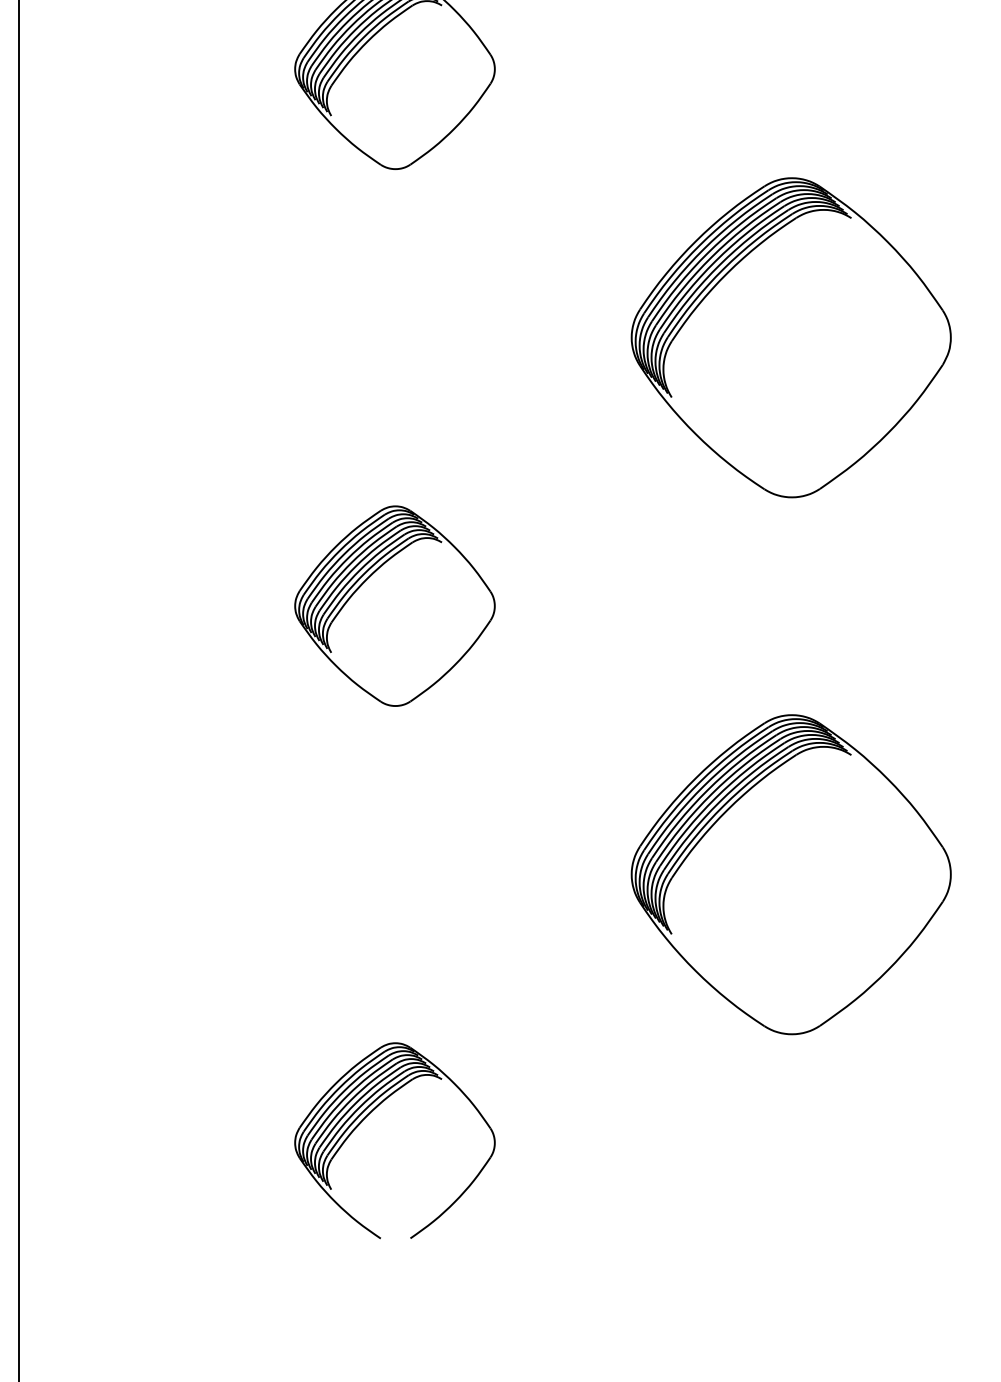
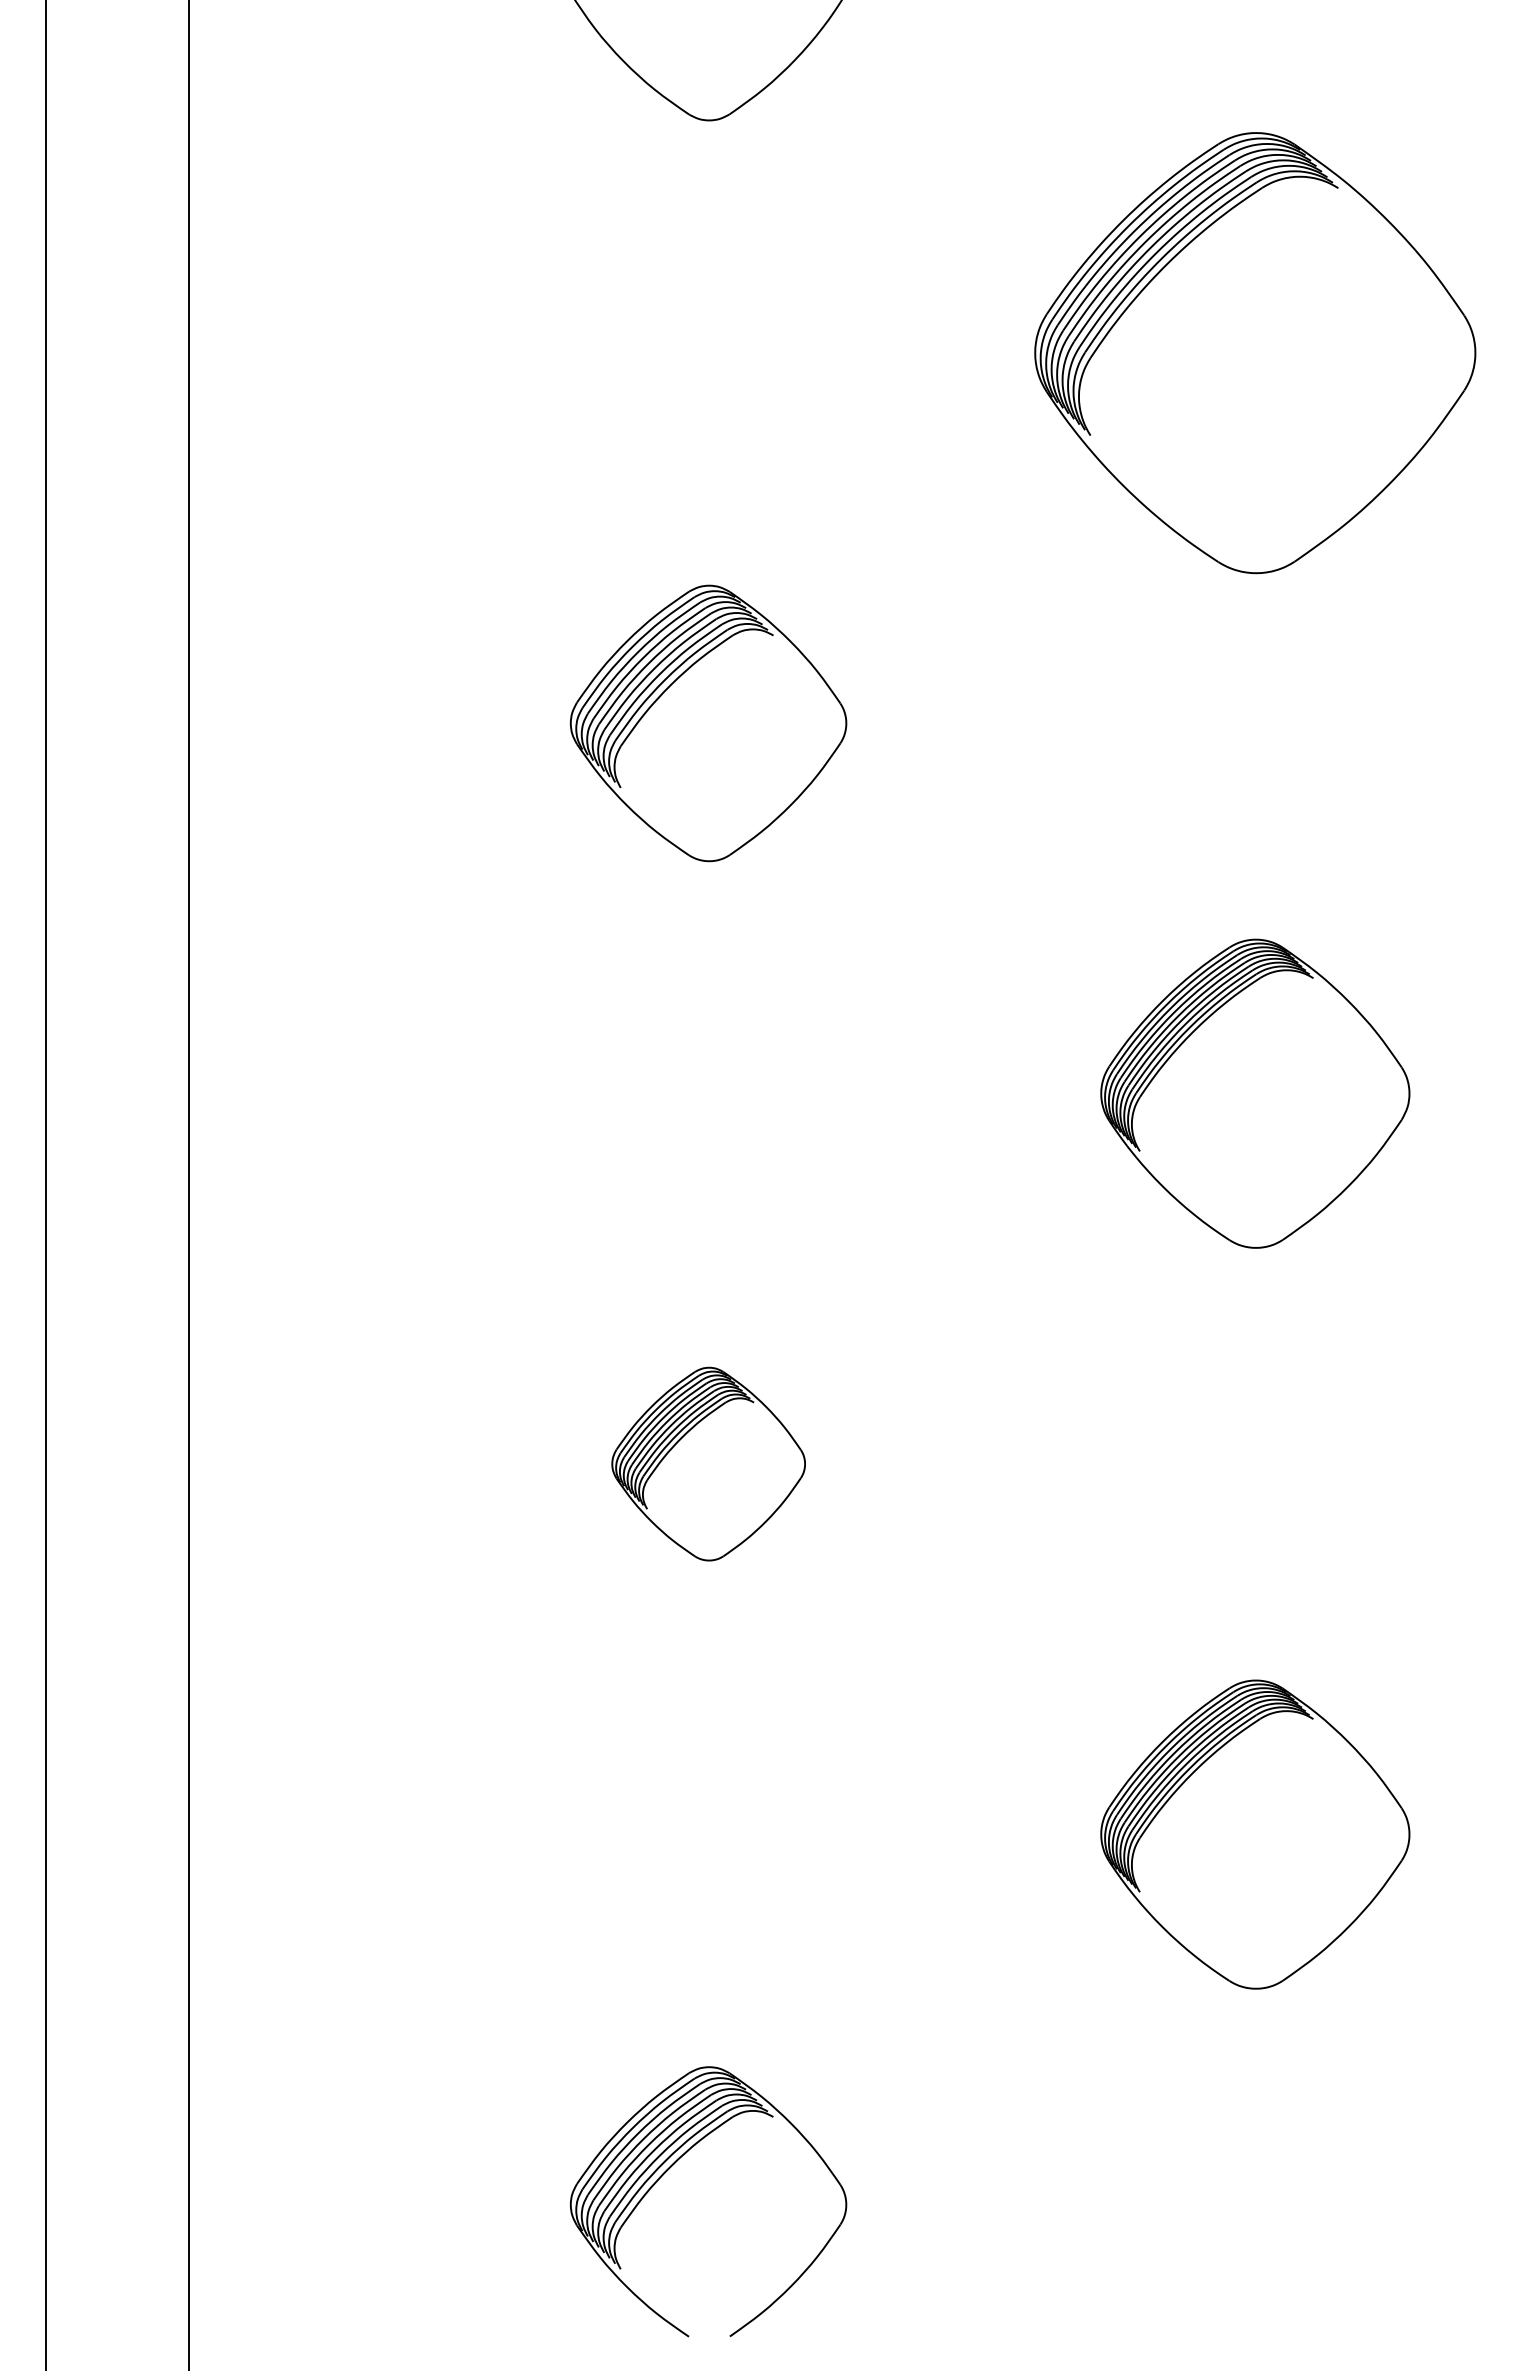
part: (791, 337) -> (1255, 1093), size x0.7
part: (394, 605) -> (708, 1463), size x0.7
part: (791, 874) -> (1255, 1834), size x0.7

